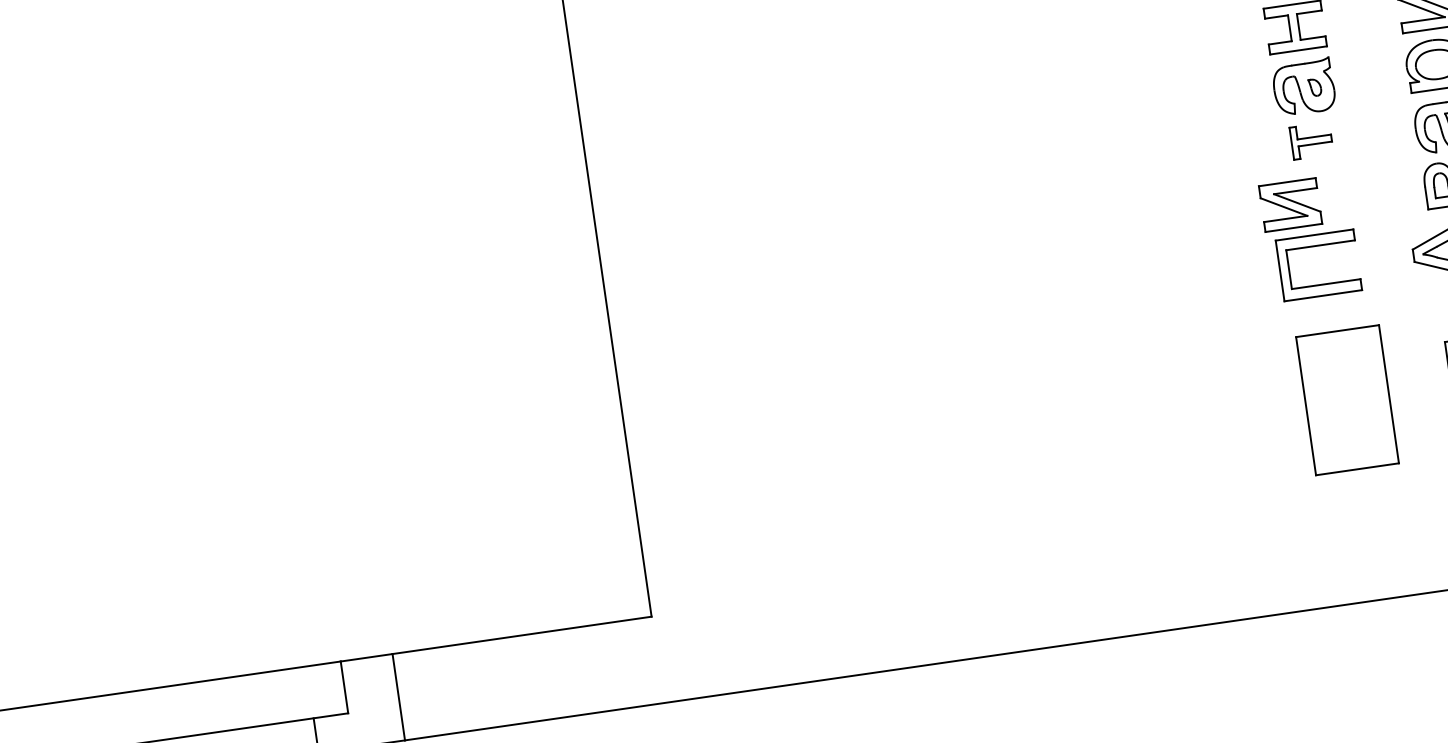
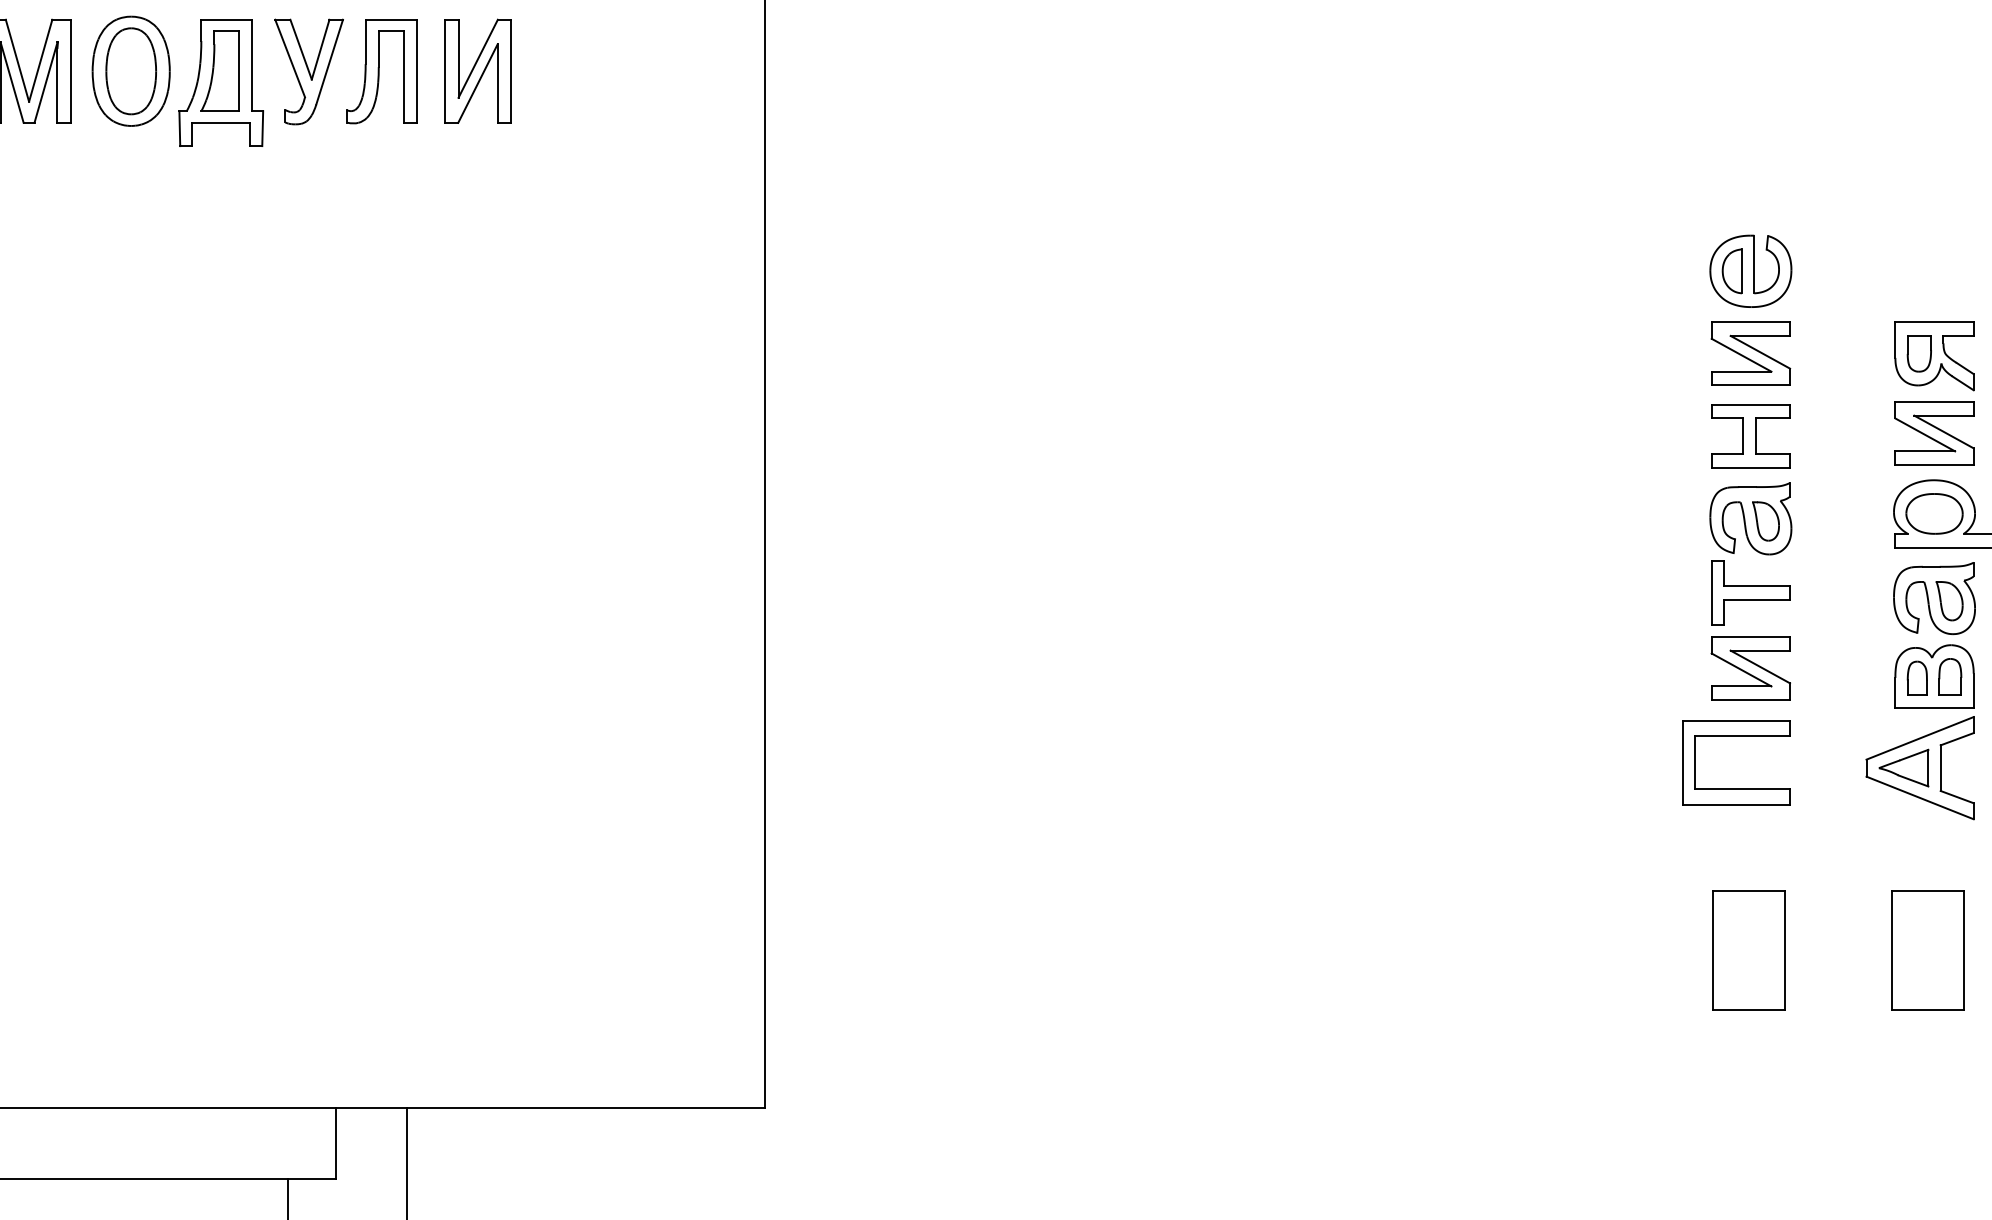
part: (1314, 87) -> (1765, 521), size x1.67
part: (1311, 140) -> (1750, 592), size x1.43
part: (1290, 205) -> (1750, 668), moved
part: (1347, 400) -> (1748, 950), size x0.62

